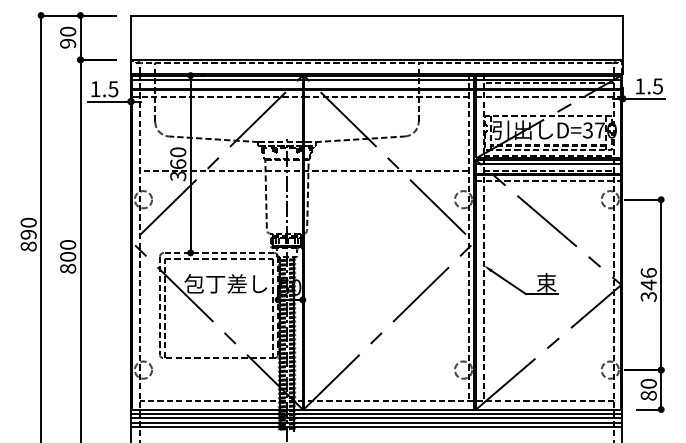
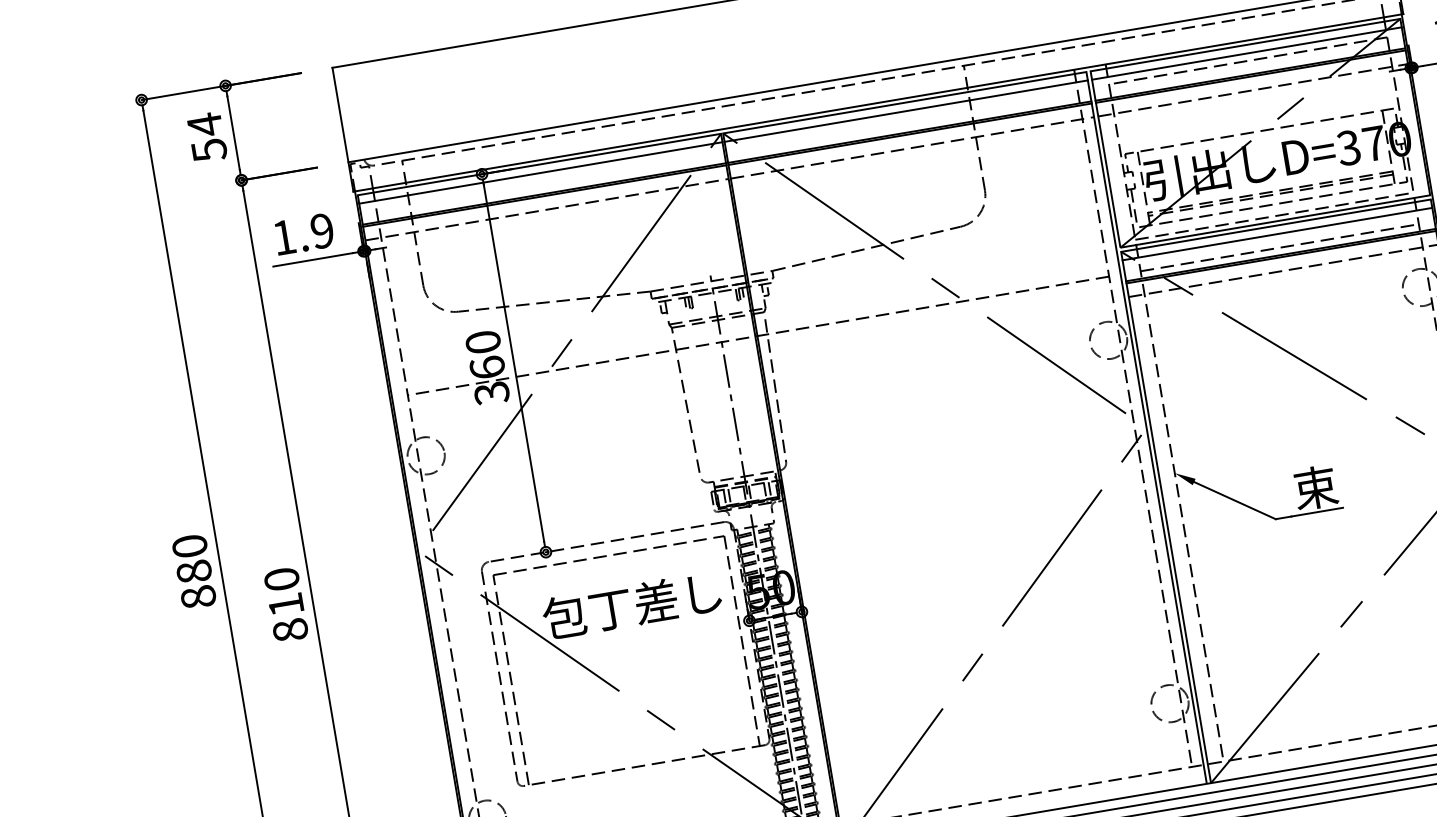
text: (68, 37) -> (207, 137), 90 -> 54
text: (113, 89) -> (322, 231), 1.5 -> 1.9
text: (28, 234) -> (193, 571), 890 -> 880
text: (68, 256) -> (286, 603), 800 -> 810

